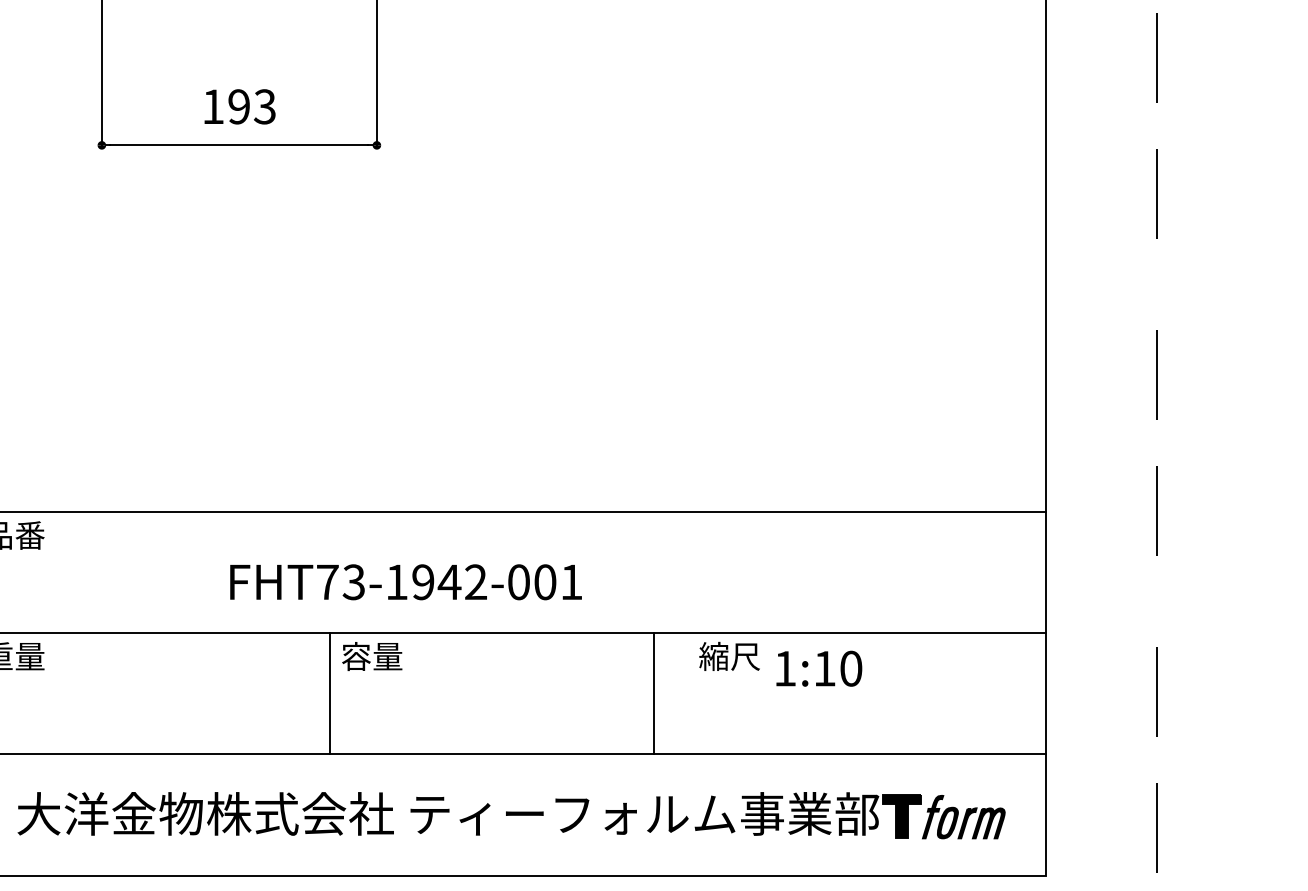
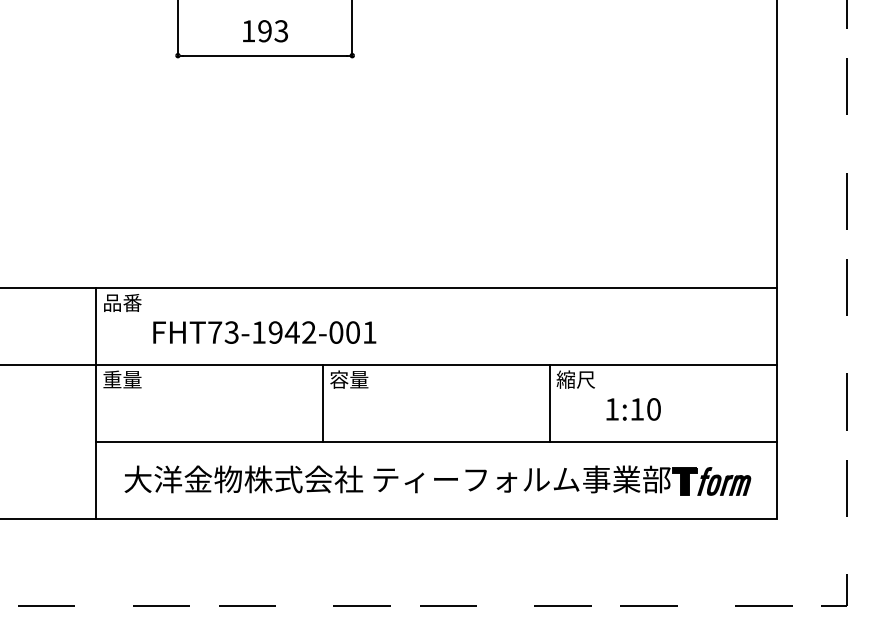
text: (405, 582) -> (264, 332), moved
text: (818, 668) -> (633, 409), moved
line: (653, 692) -> (549, 402), moved

